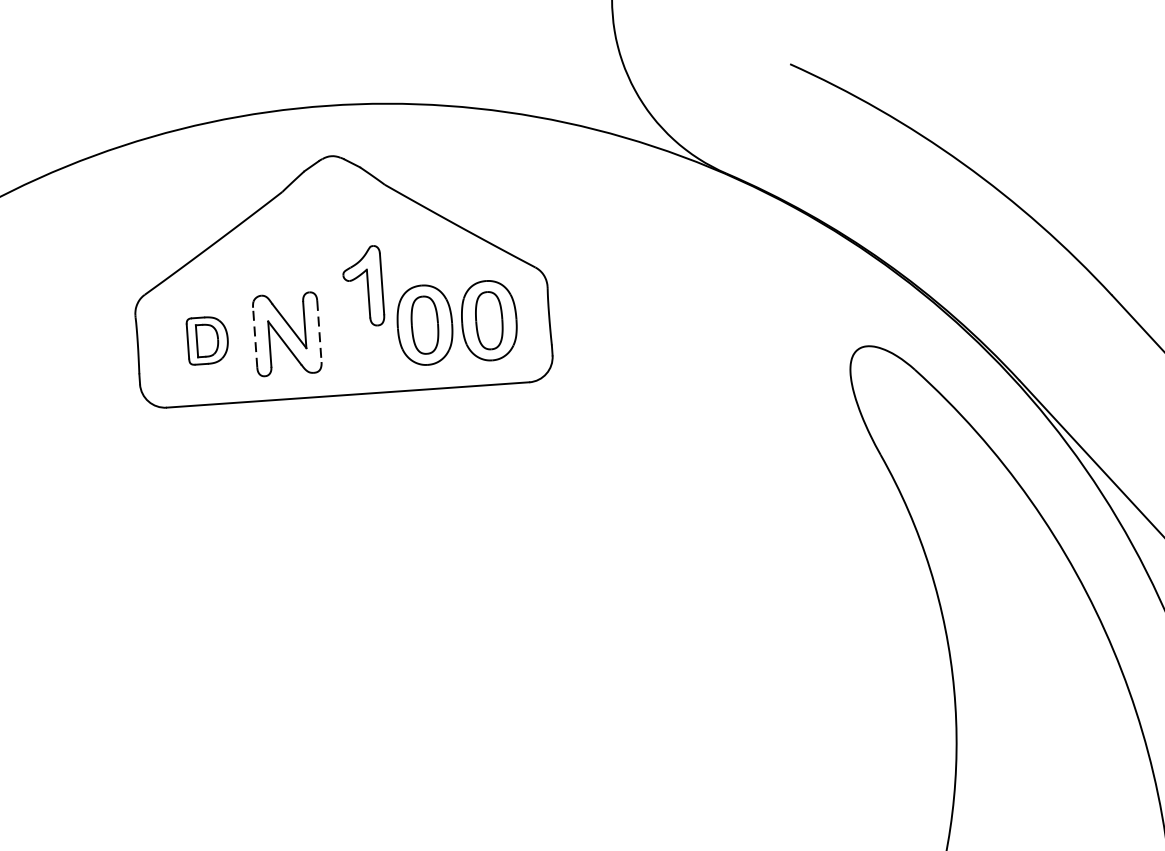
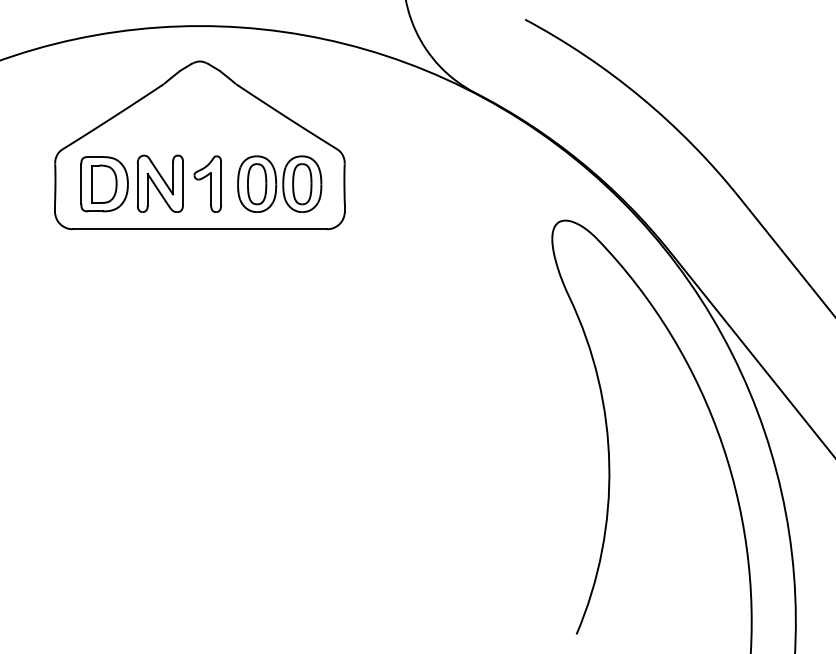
part: (362, 285) -> (207, 183), moved
line: (320, 331) -> (183, 183), dashed -> solid
line: (254, 337) -> (137, 184), dashed -> solid
part: (207, 340) -> (104, 184), size x1.67

